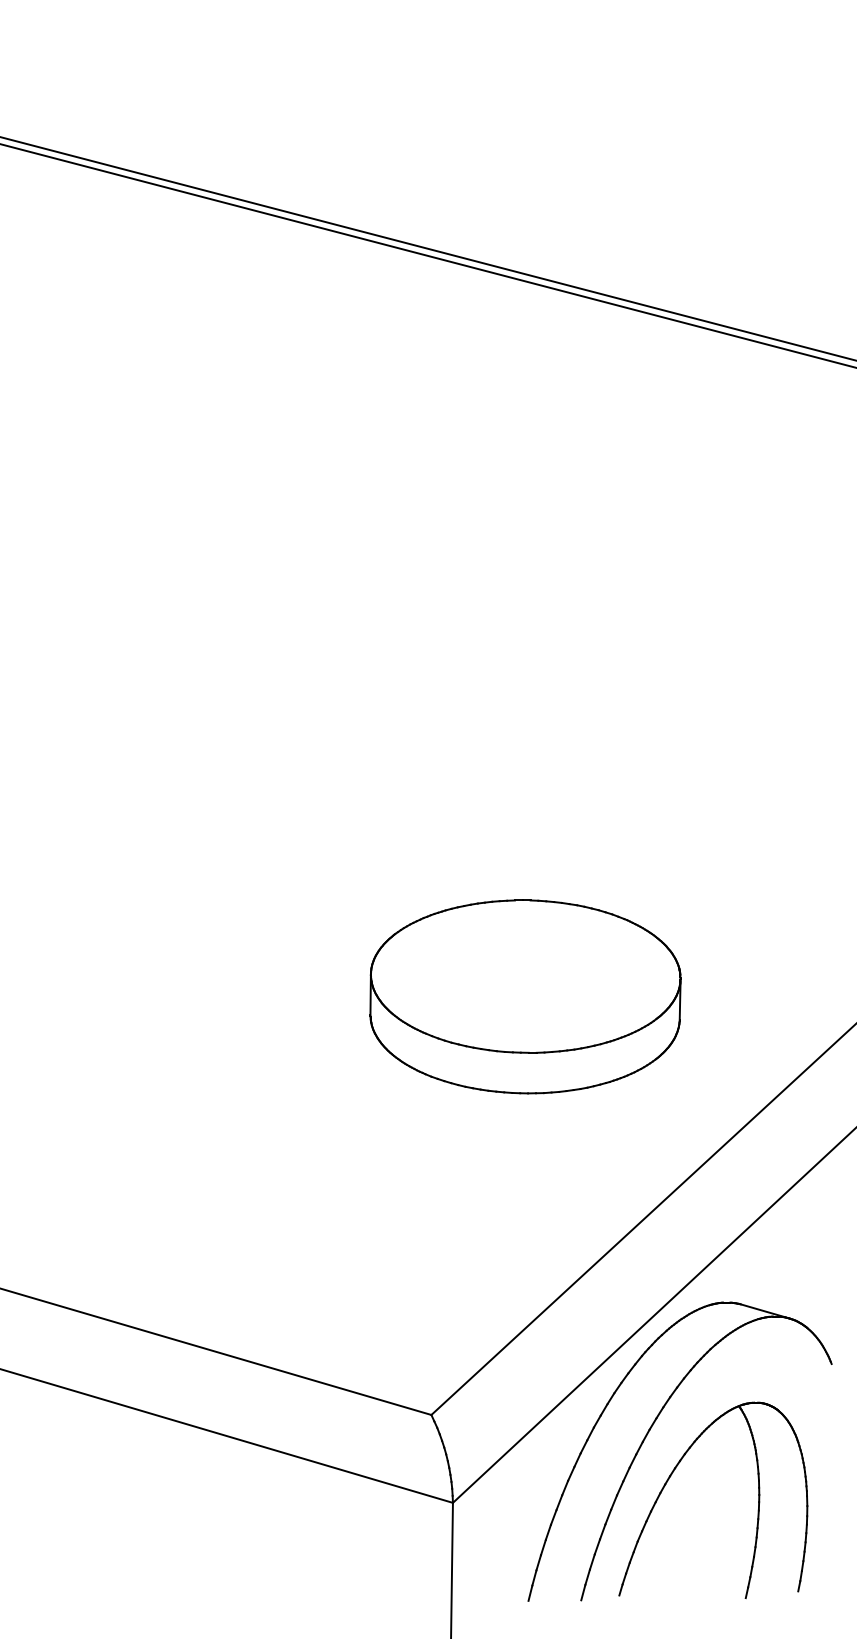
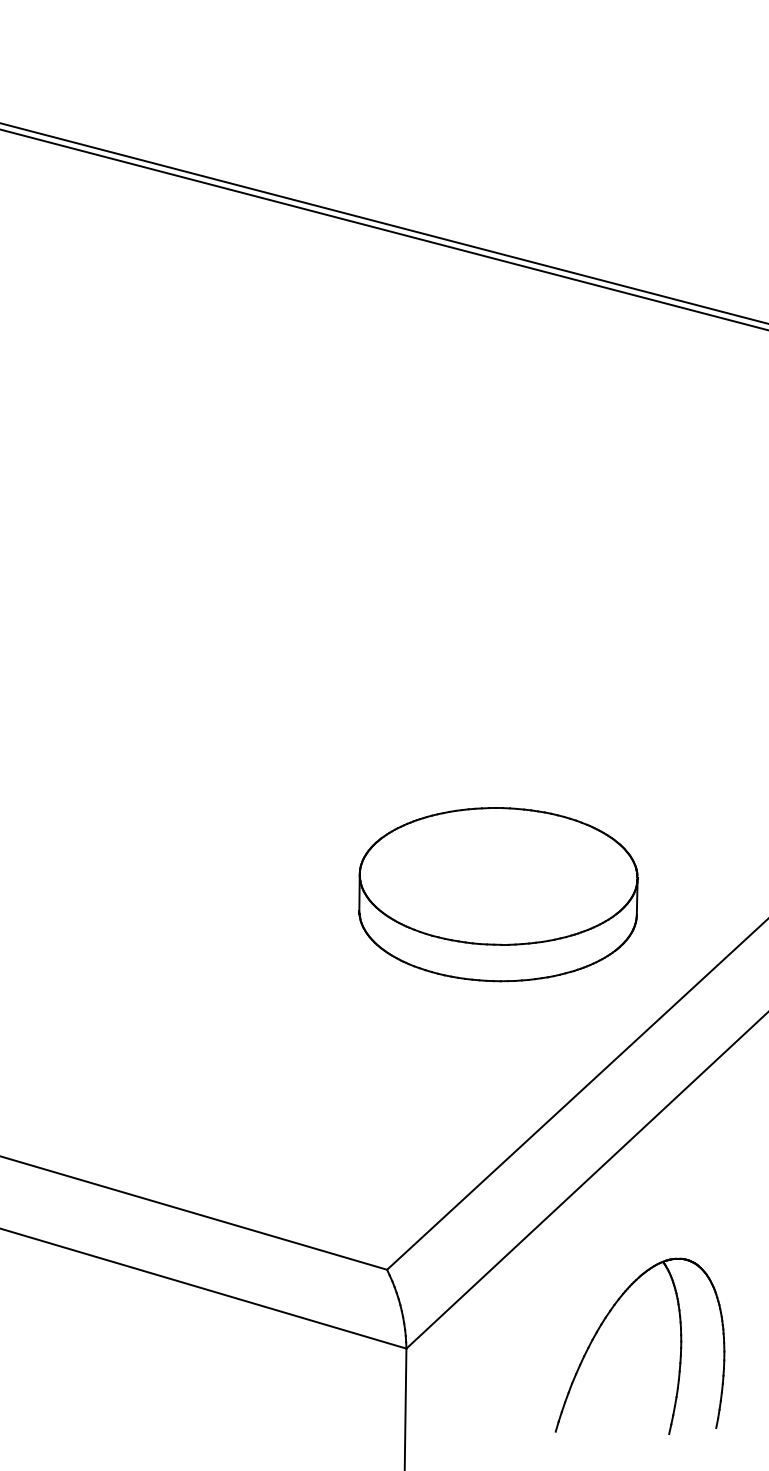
part: (525, 996) -> (498, 894), moved
part: (649, 1432) -> (582, 1285), removed

